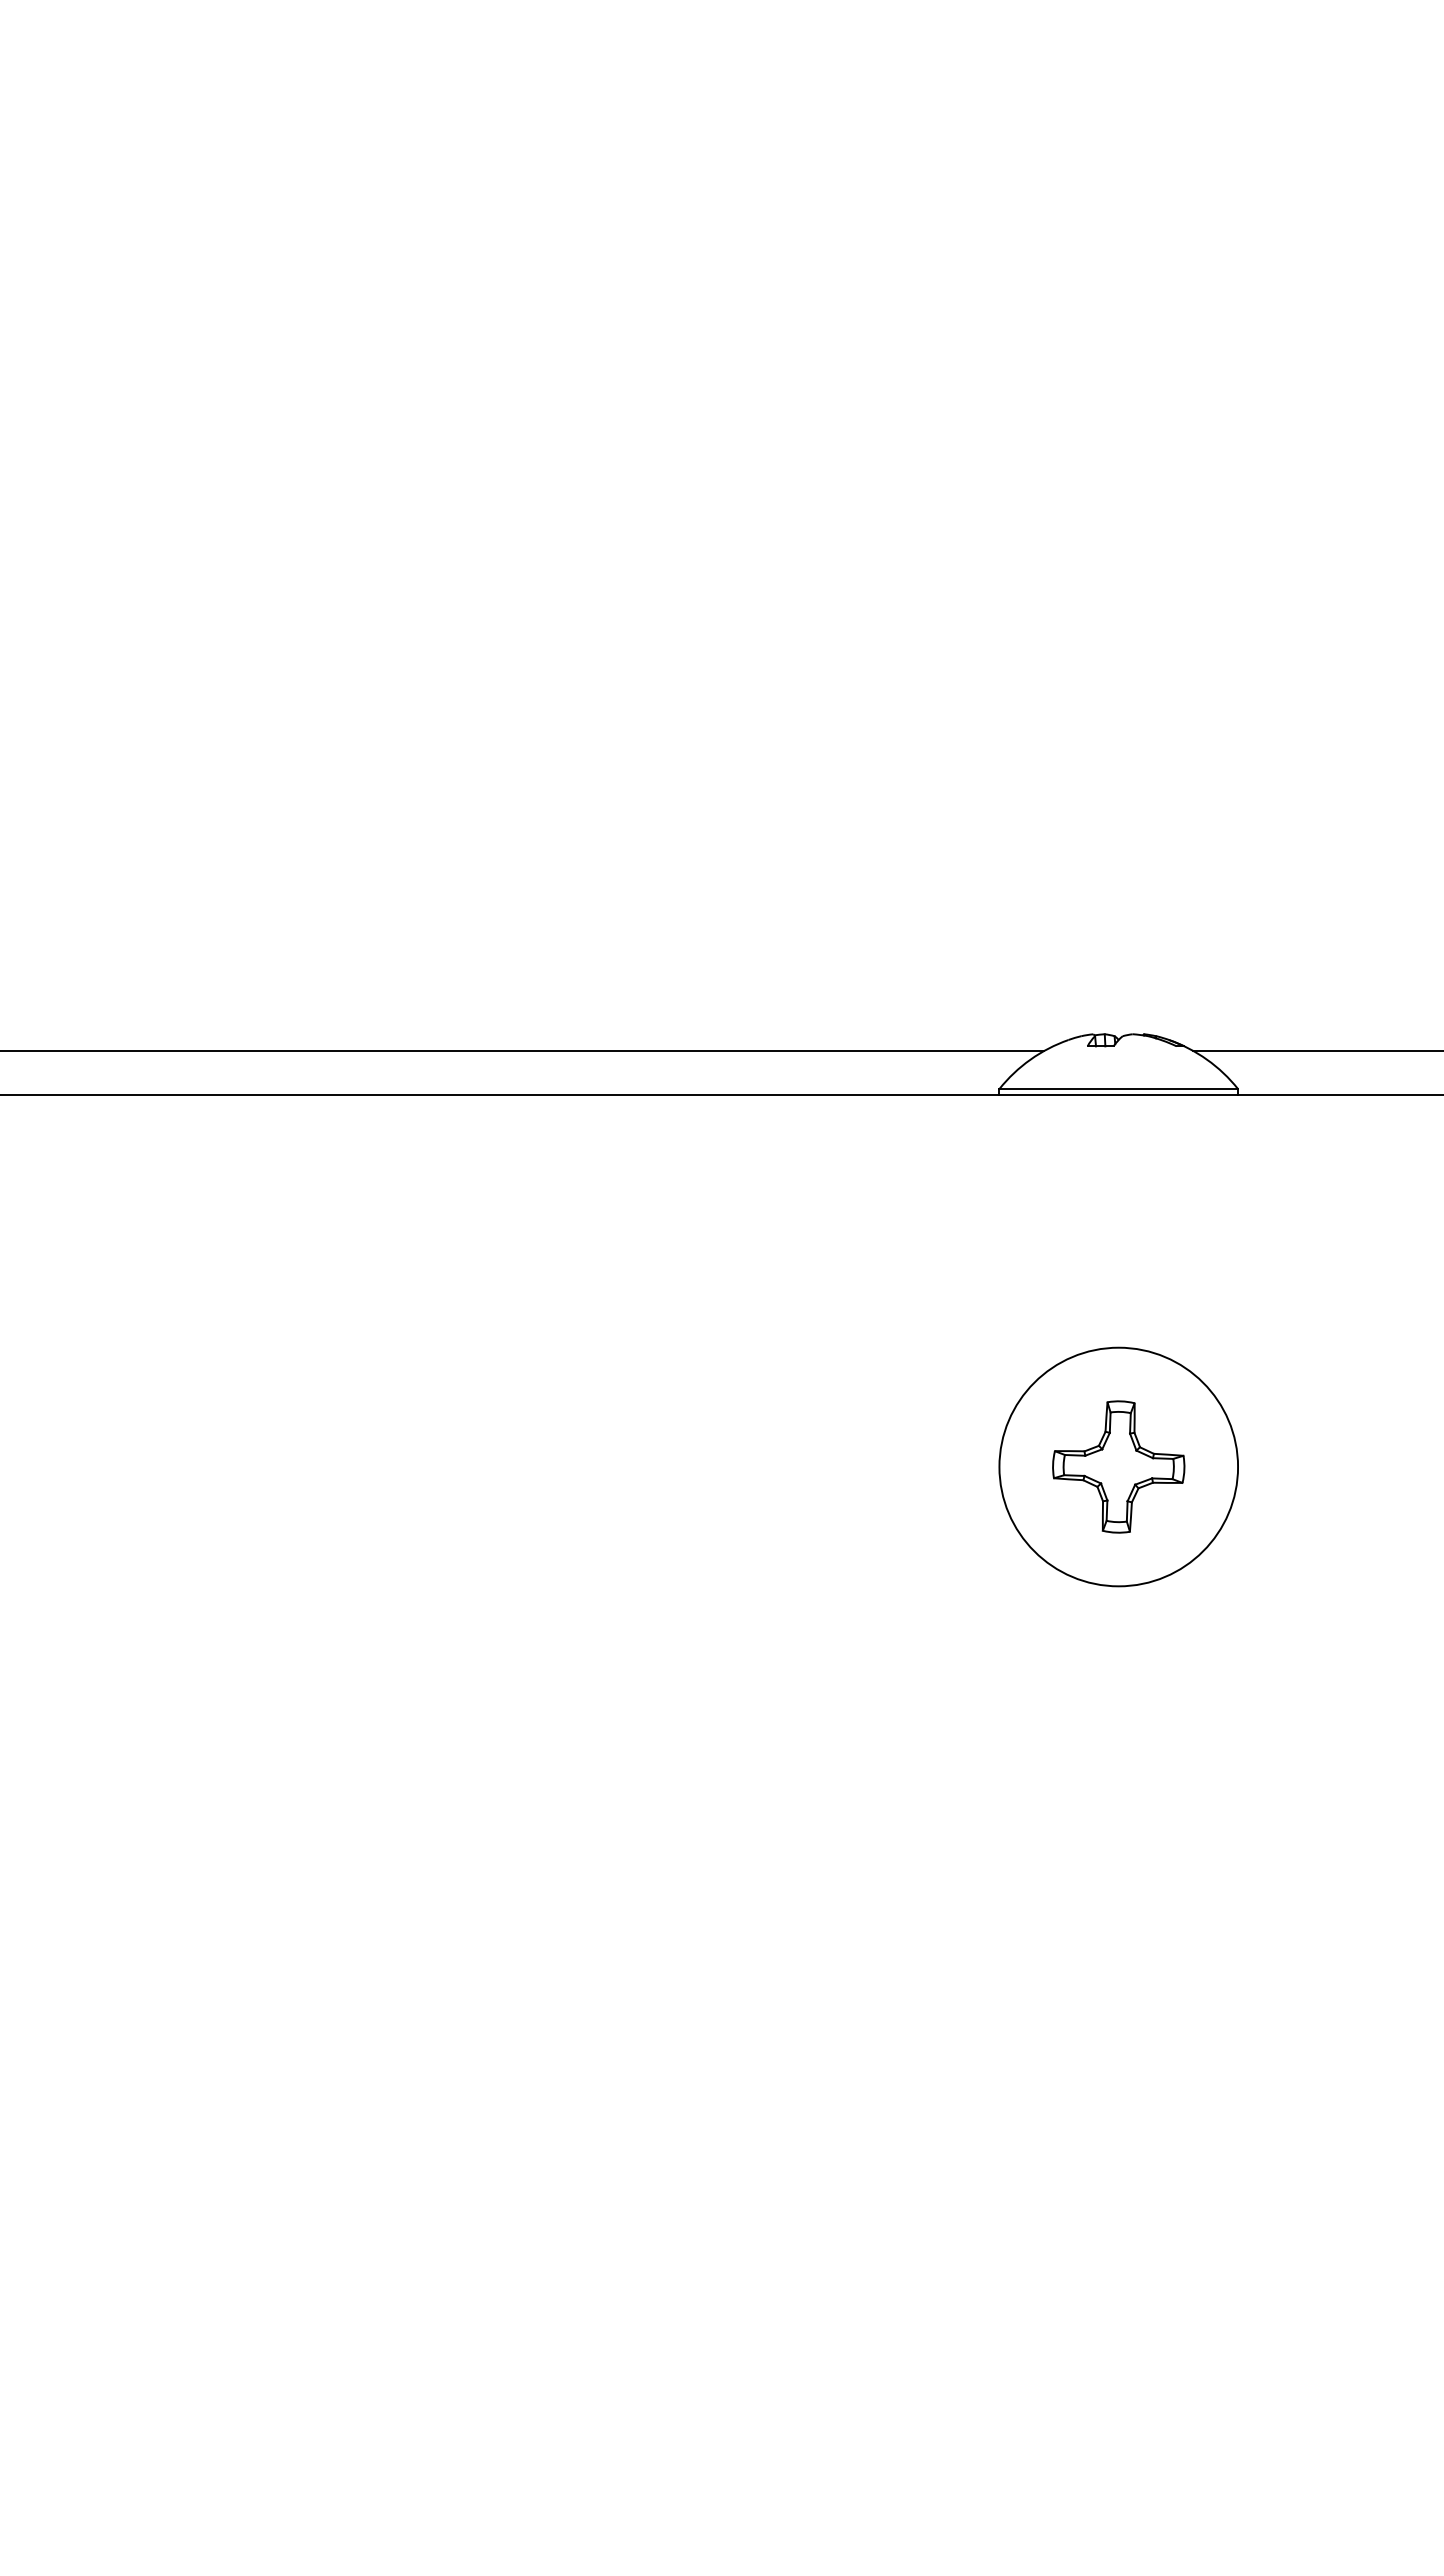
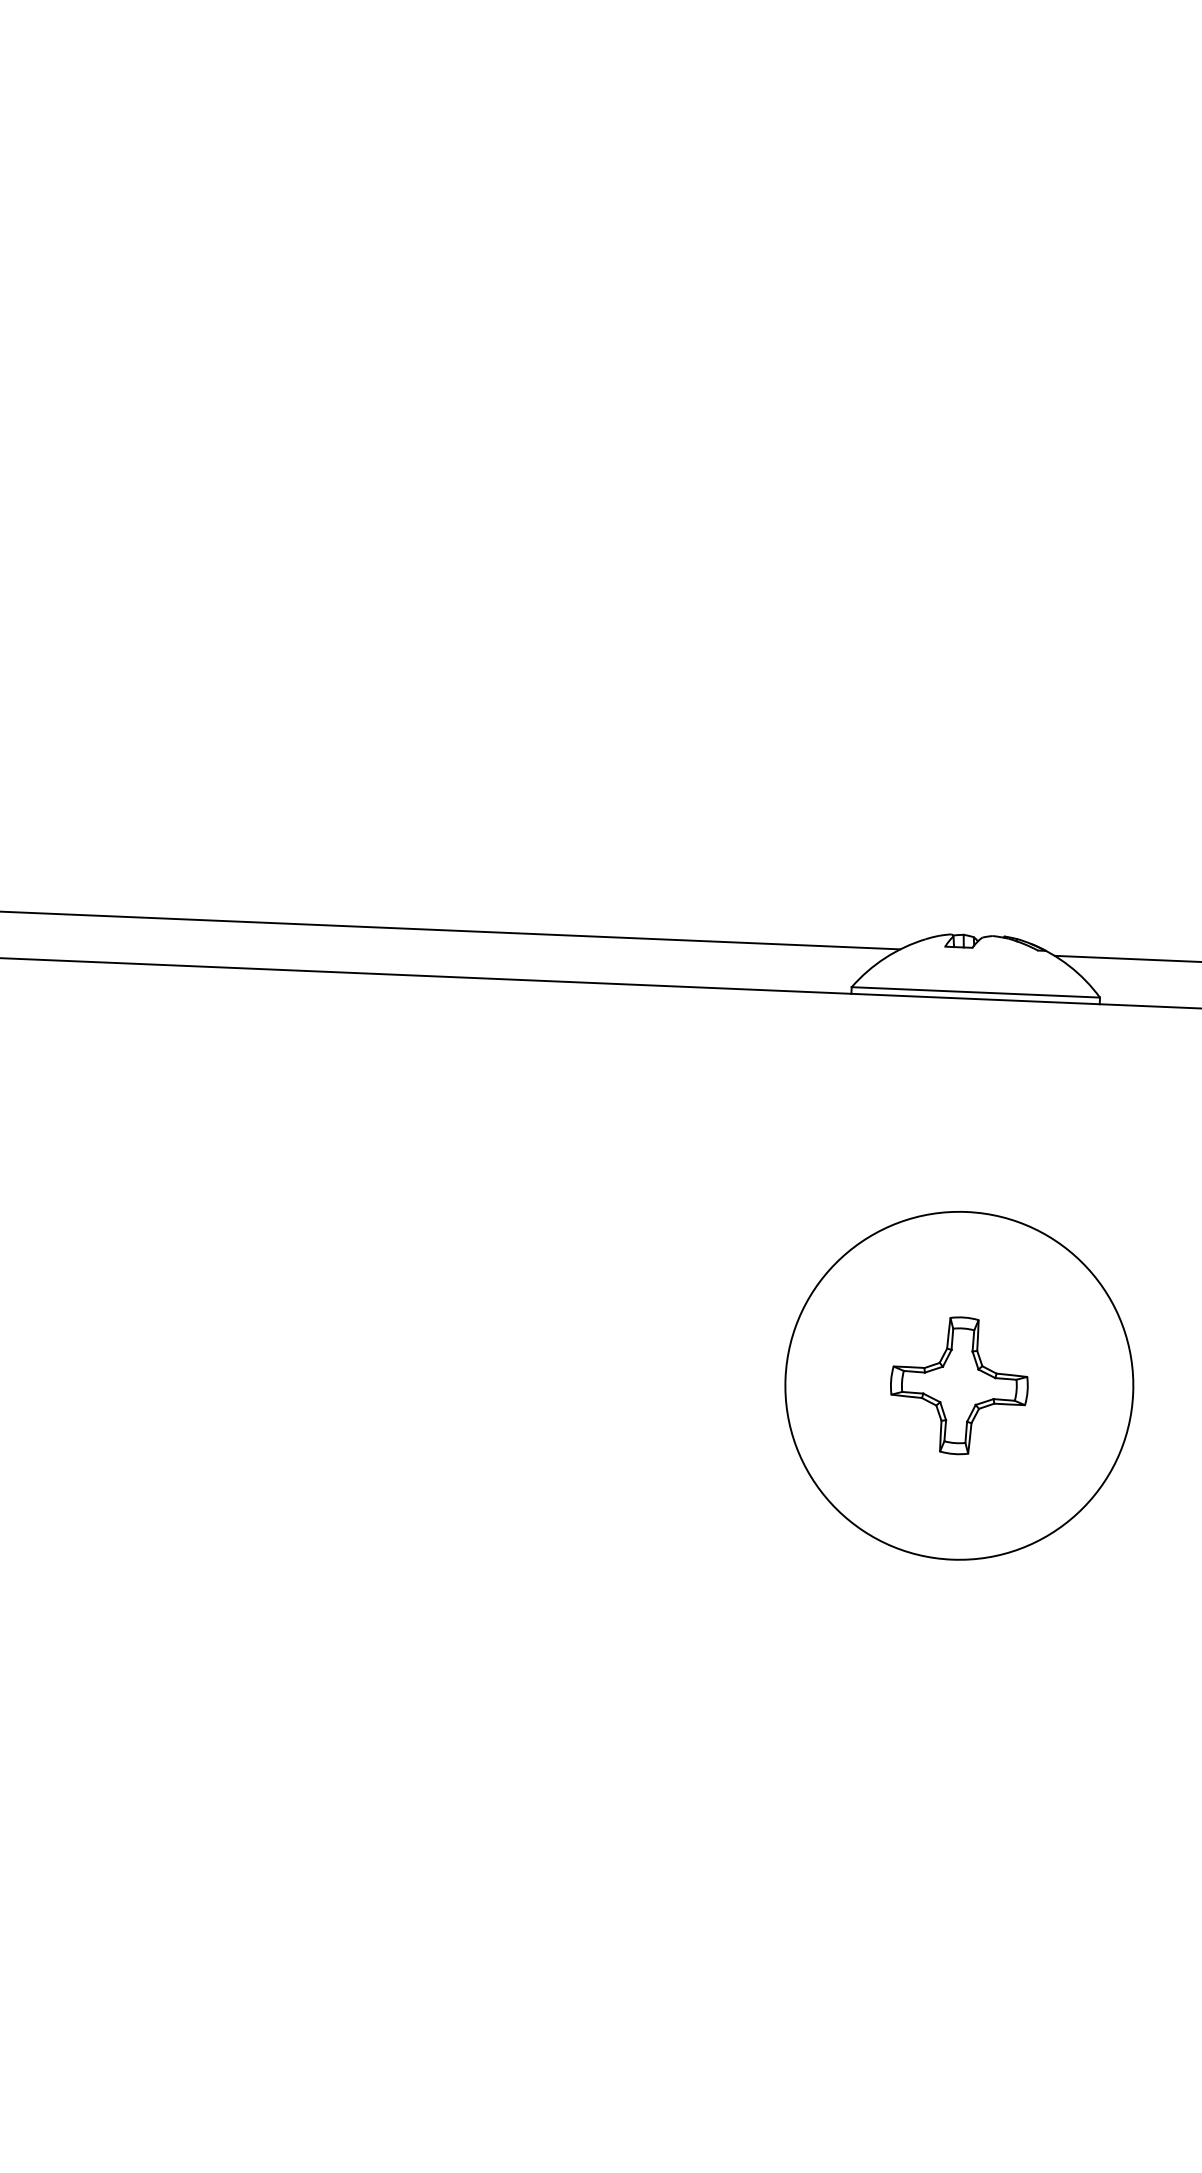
circle: (1118, 1466) -> (959, 1385), size x1.4

